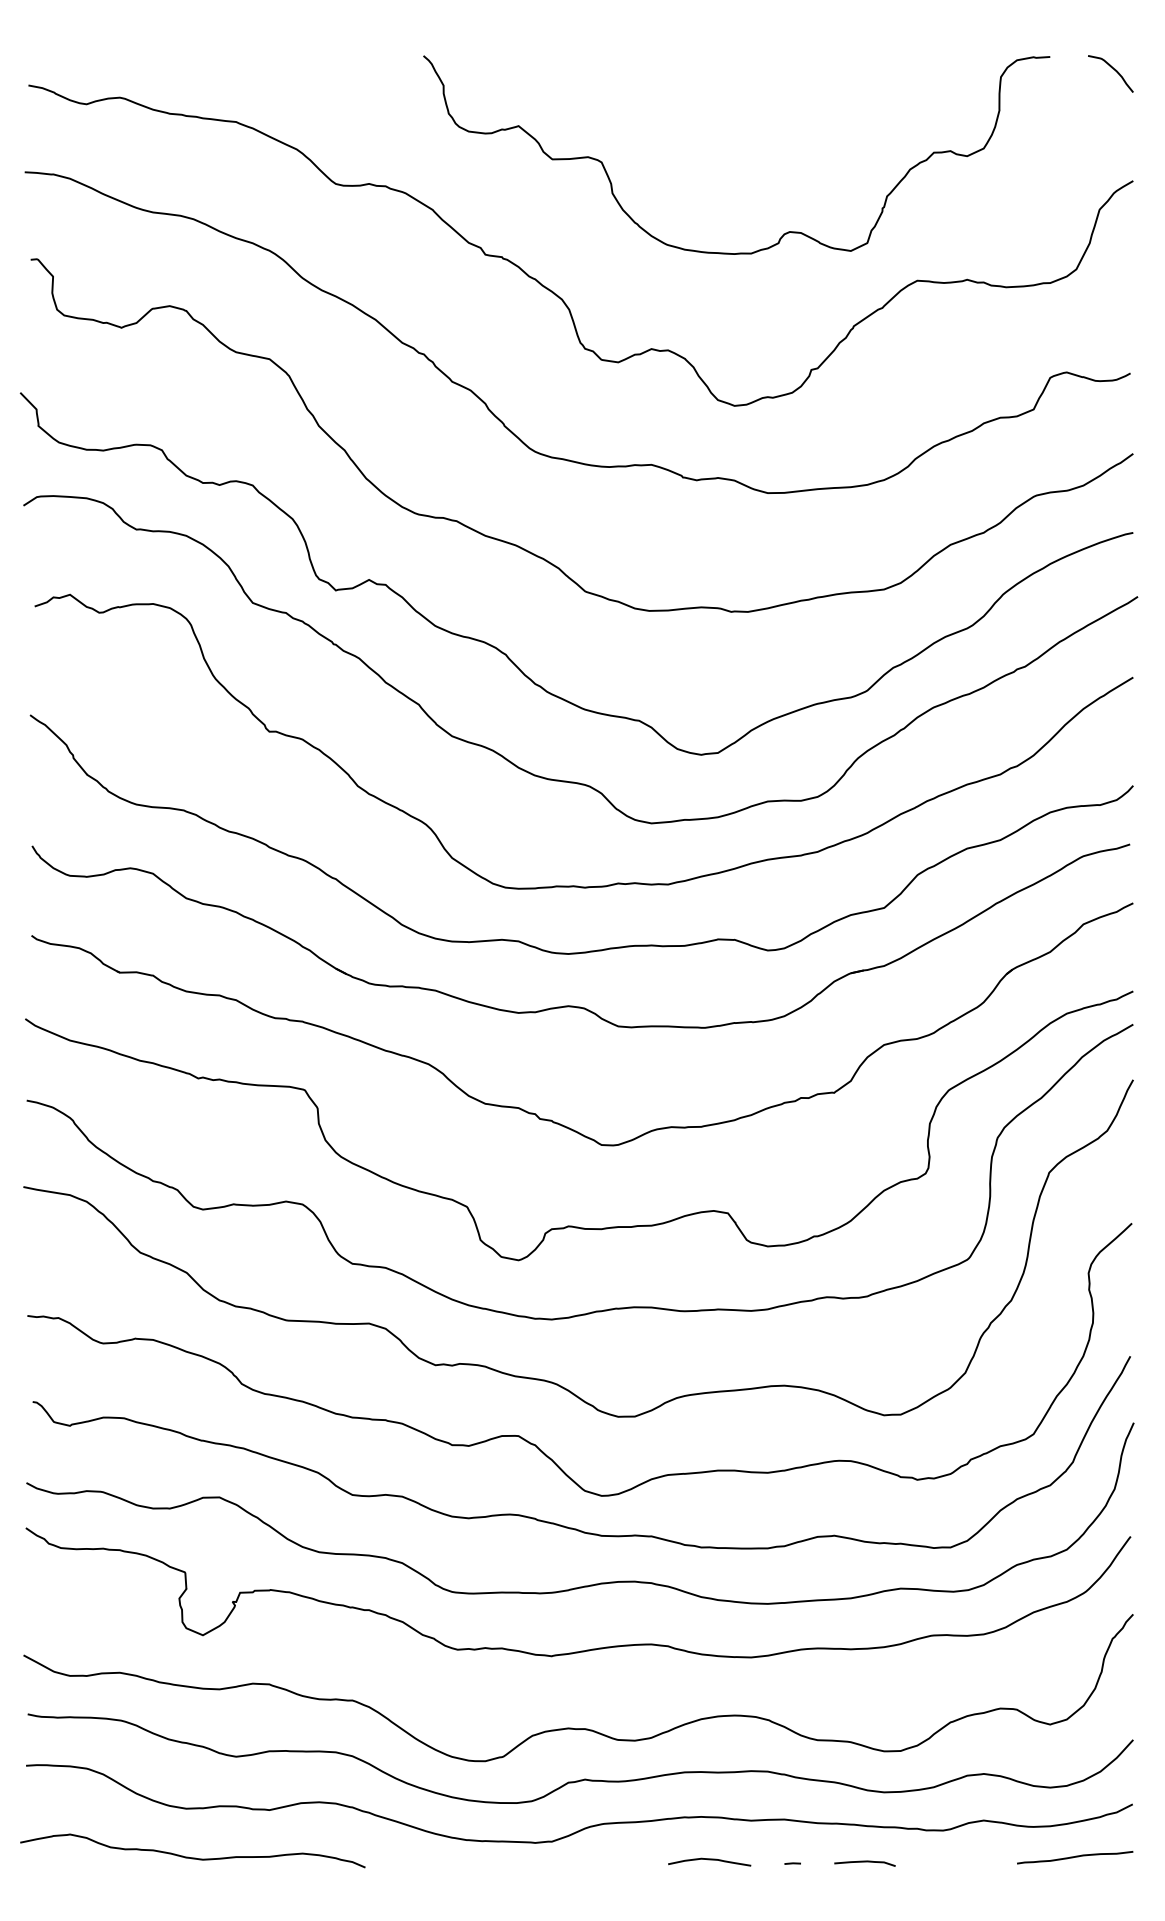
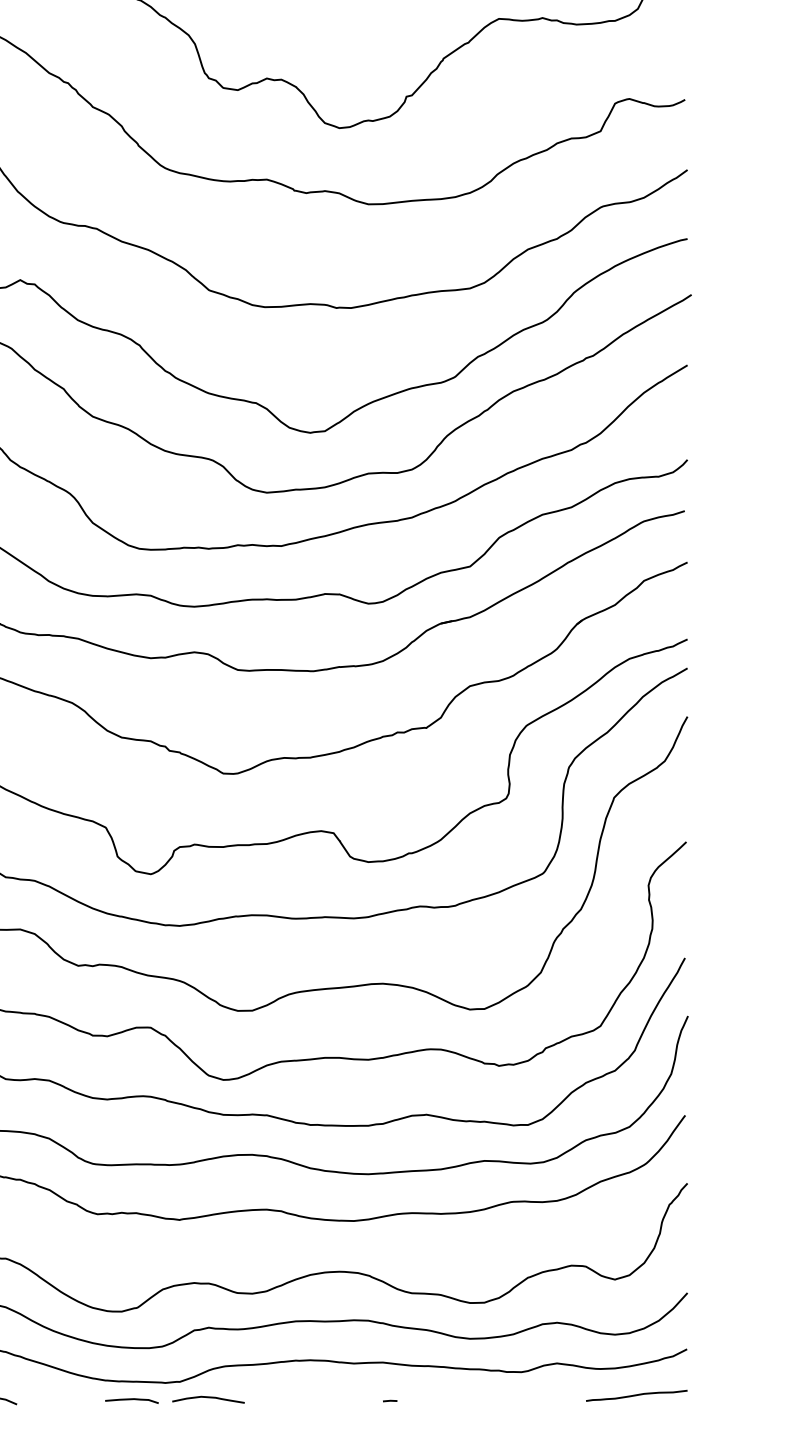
curve: (709, 1860) -> (208, 1398), moved
curve: (864, 1862) -> (131, 1400), moved

